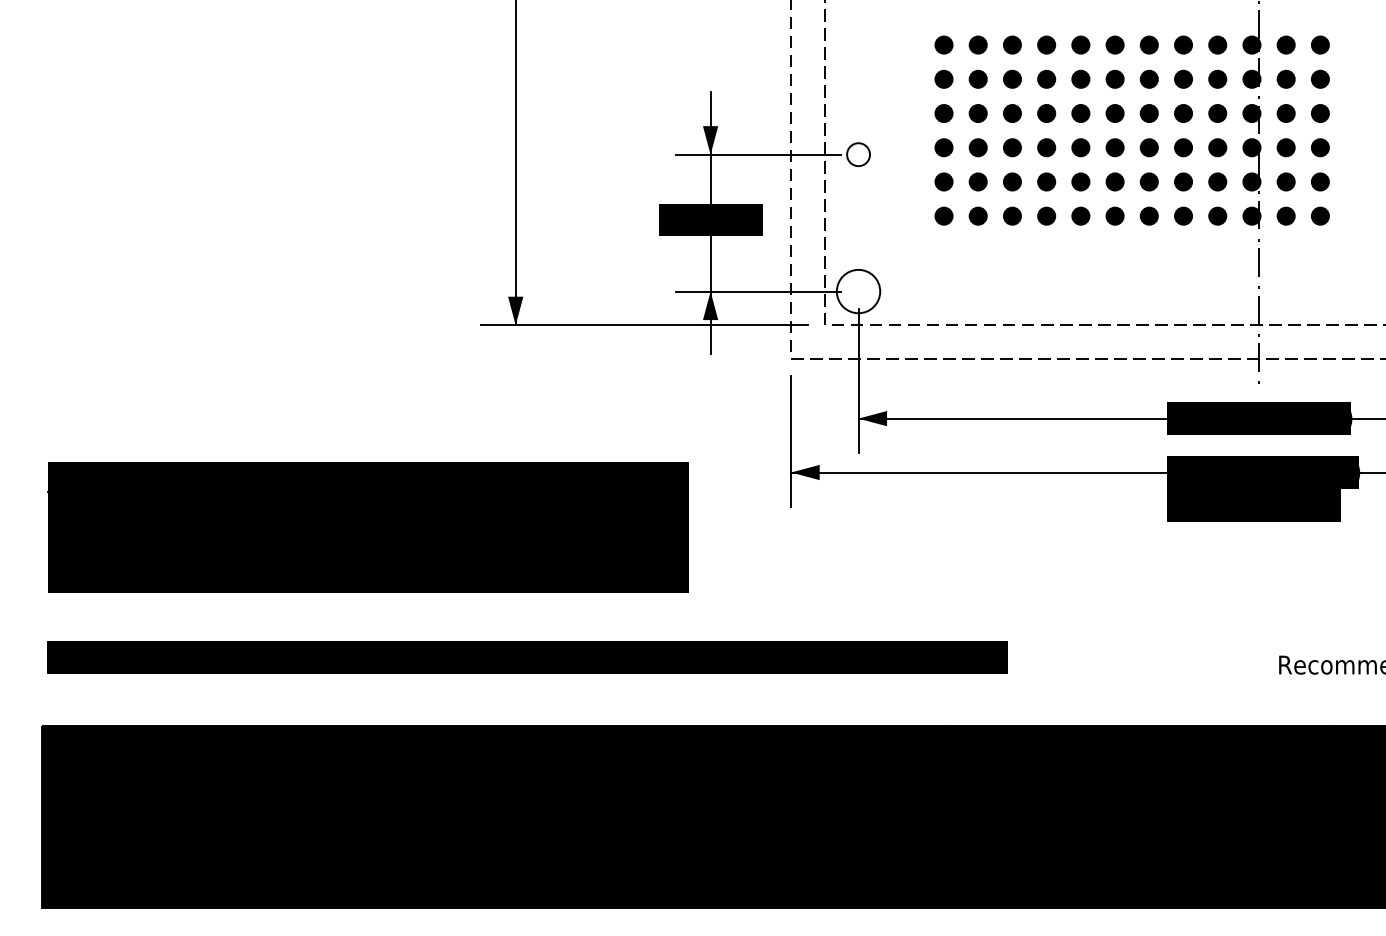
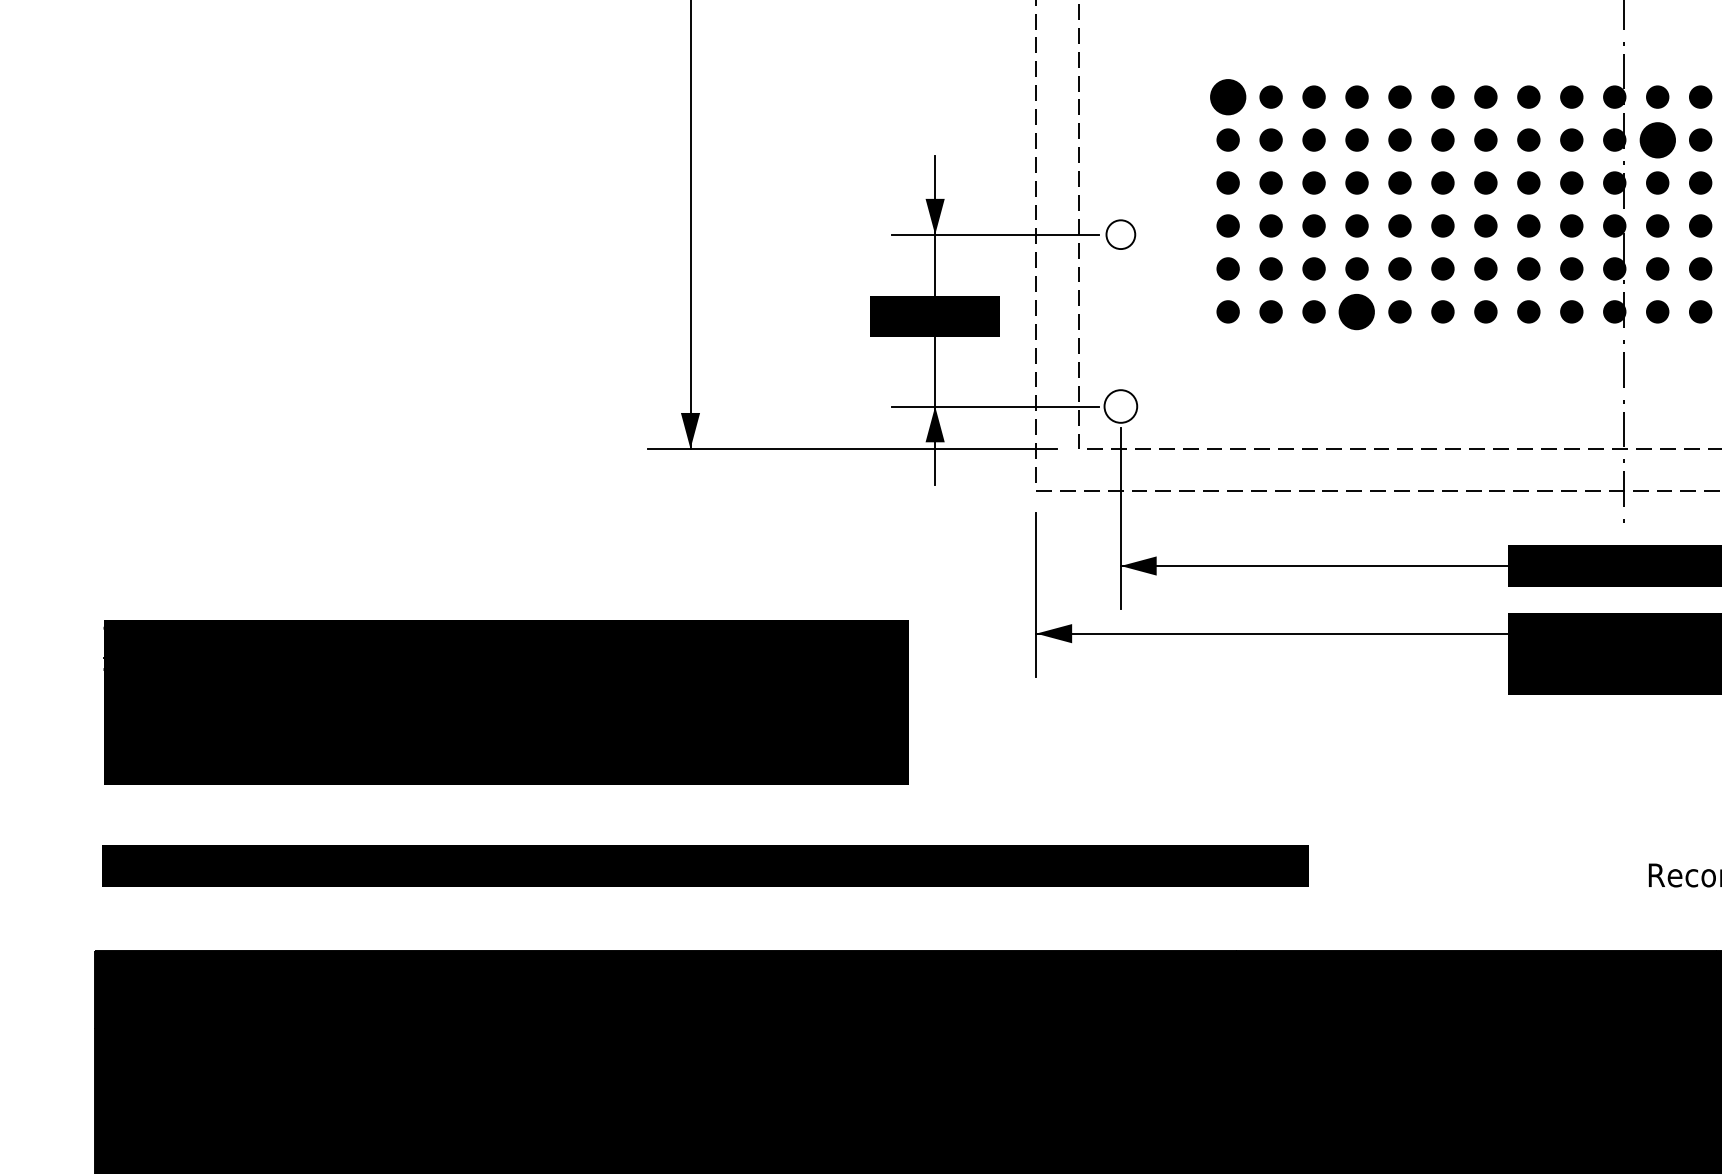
part: (943, 44) -> (1227, 96), size x1.6
part: (1285, 78) -> (1656, 139), size x1.6
part: (1046, 215) -> (1356, 311), size x1.6
circle: (858, 291) -> (1120, 406), size x0.6

